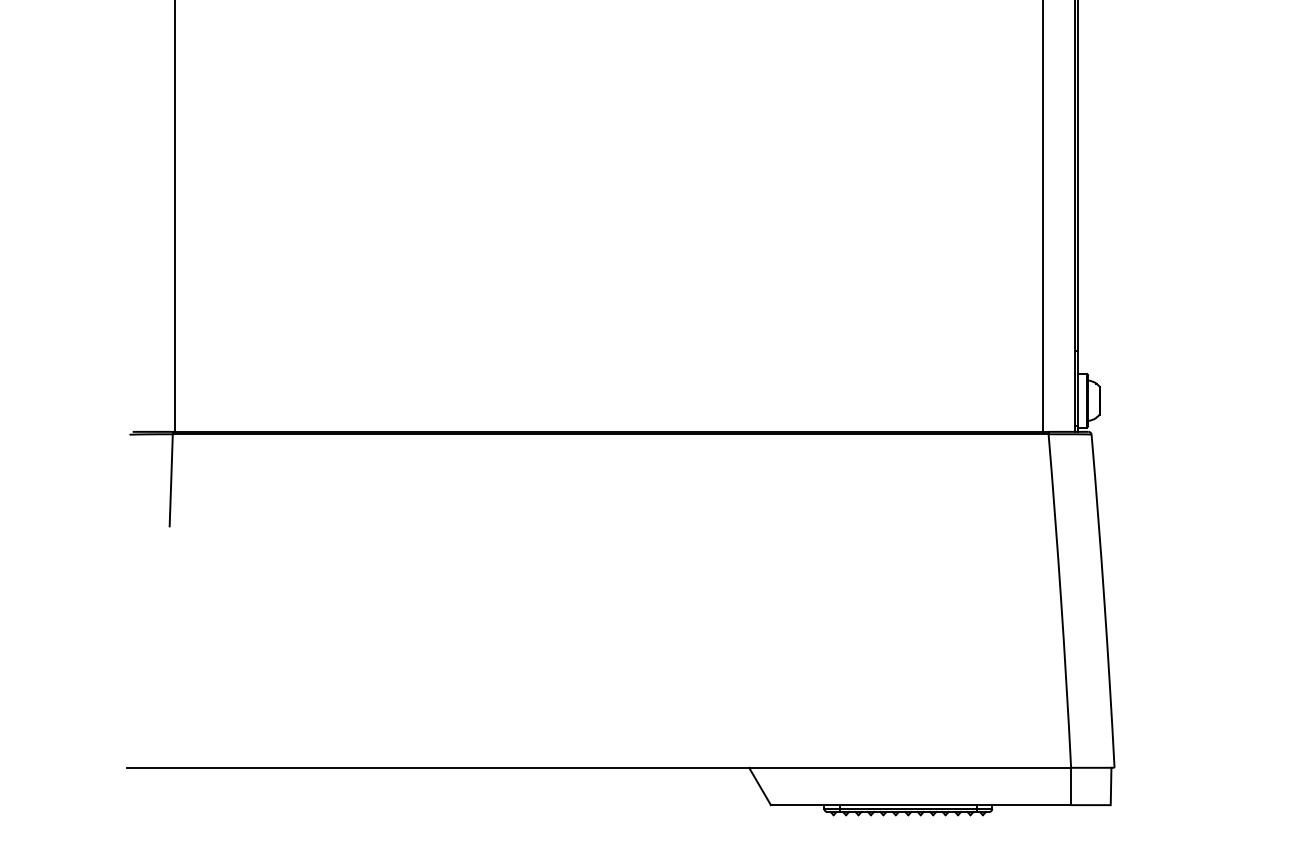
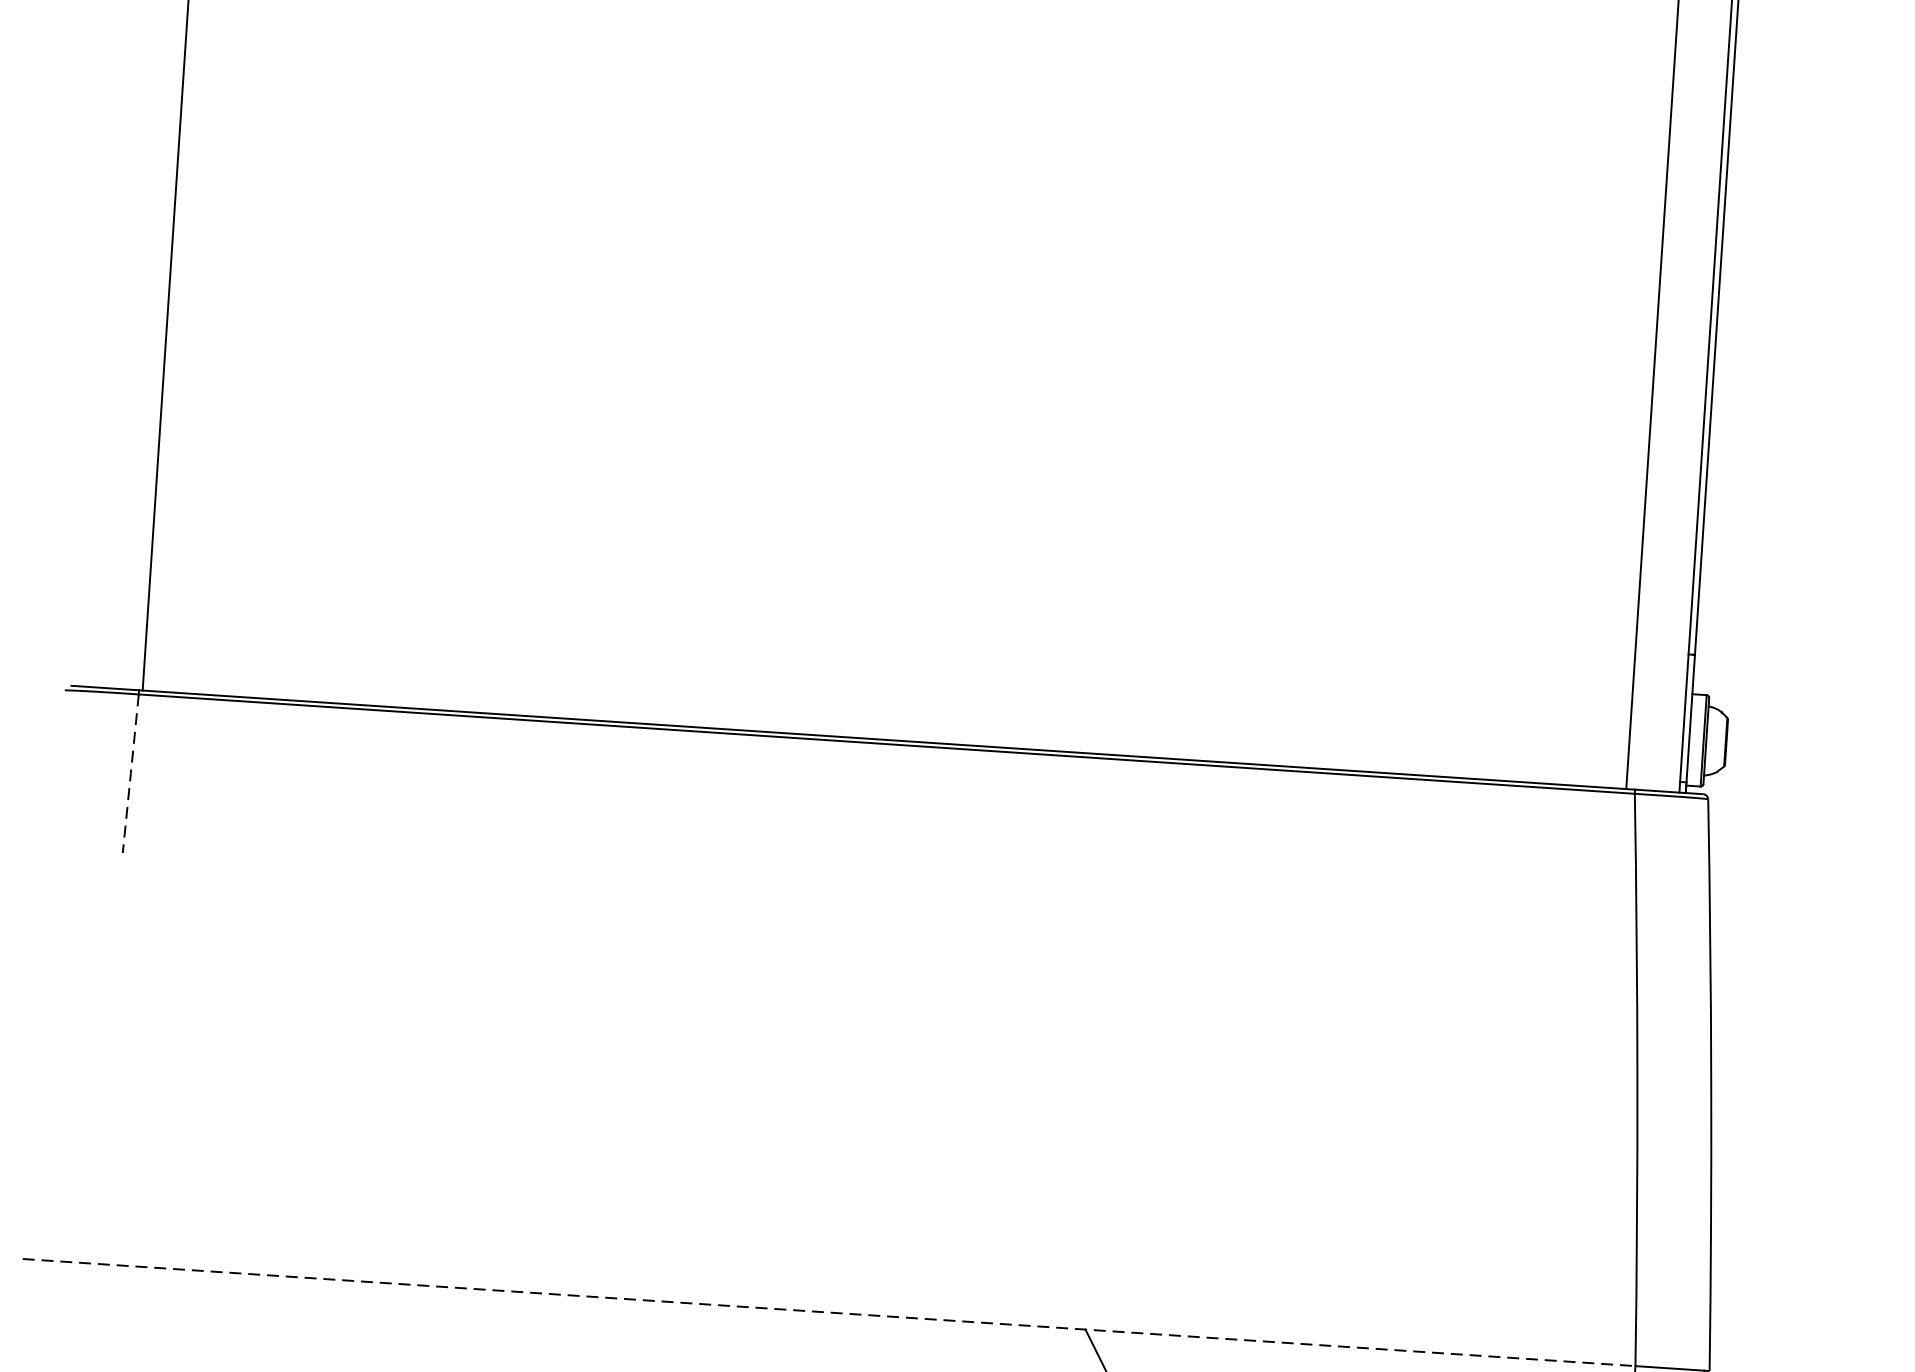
line: (171, 480) -> (131, 773), solid -> dashed
line: (599, 767) -> (829, 1312), solid -> dashed

